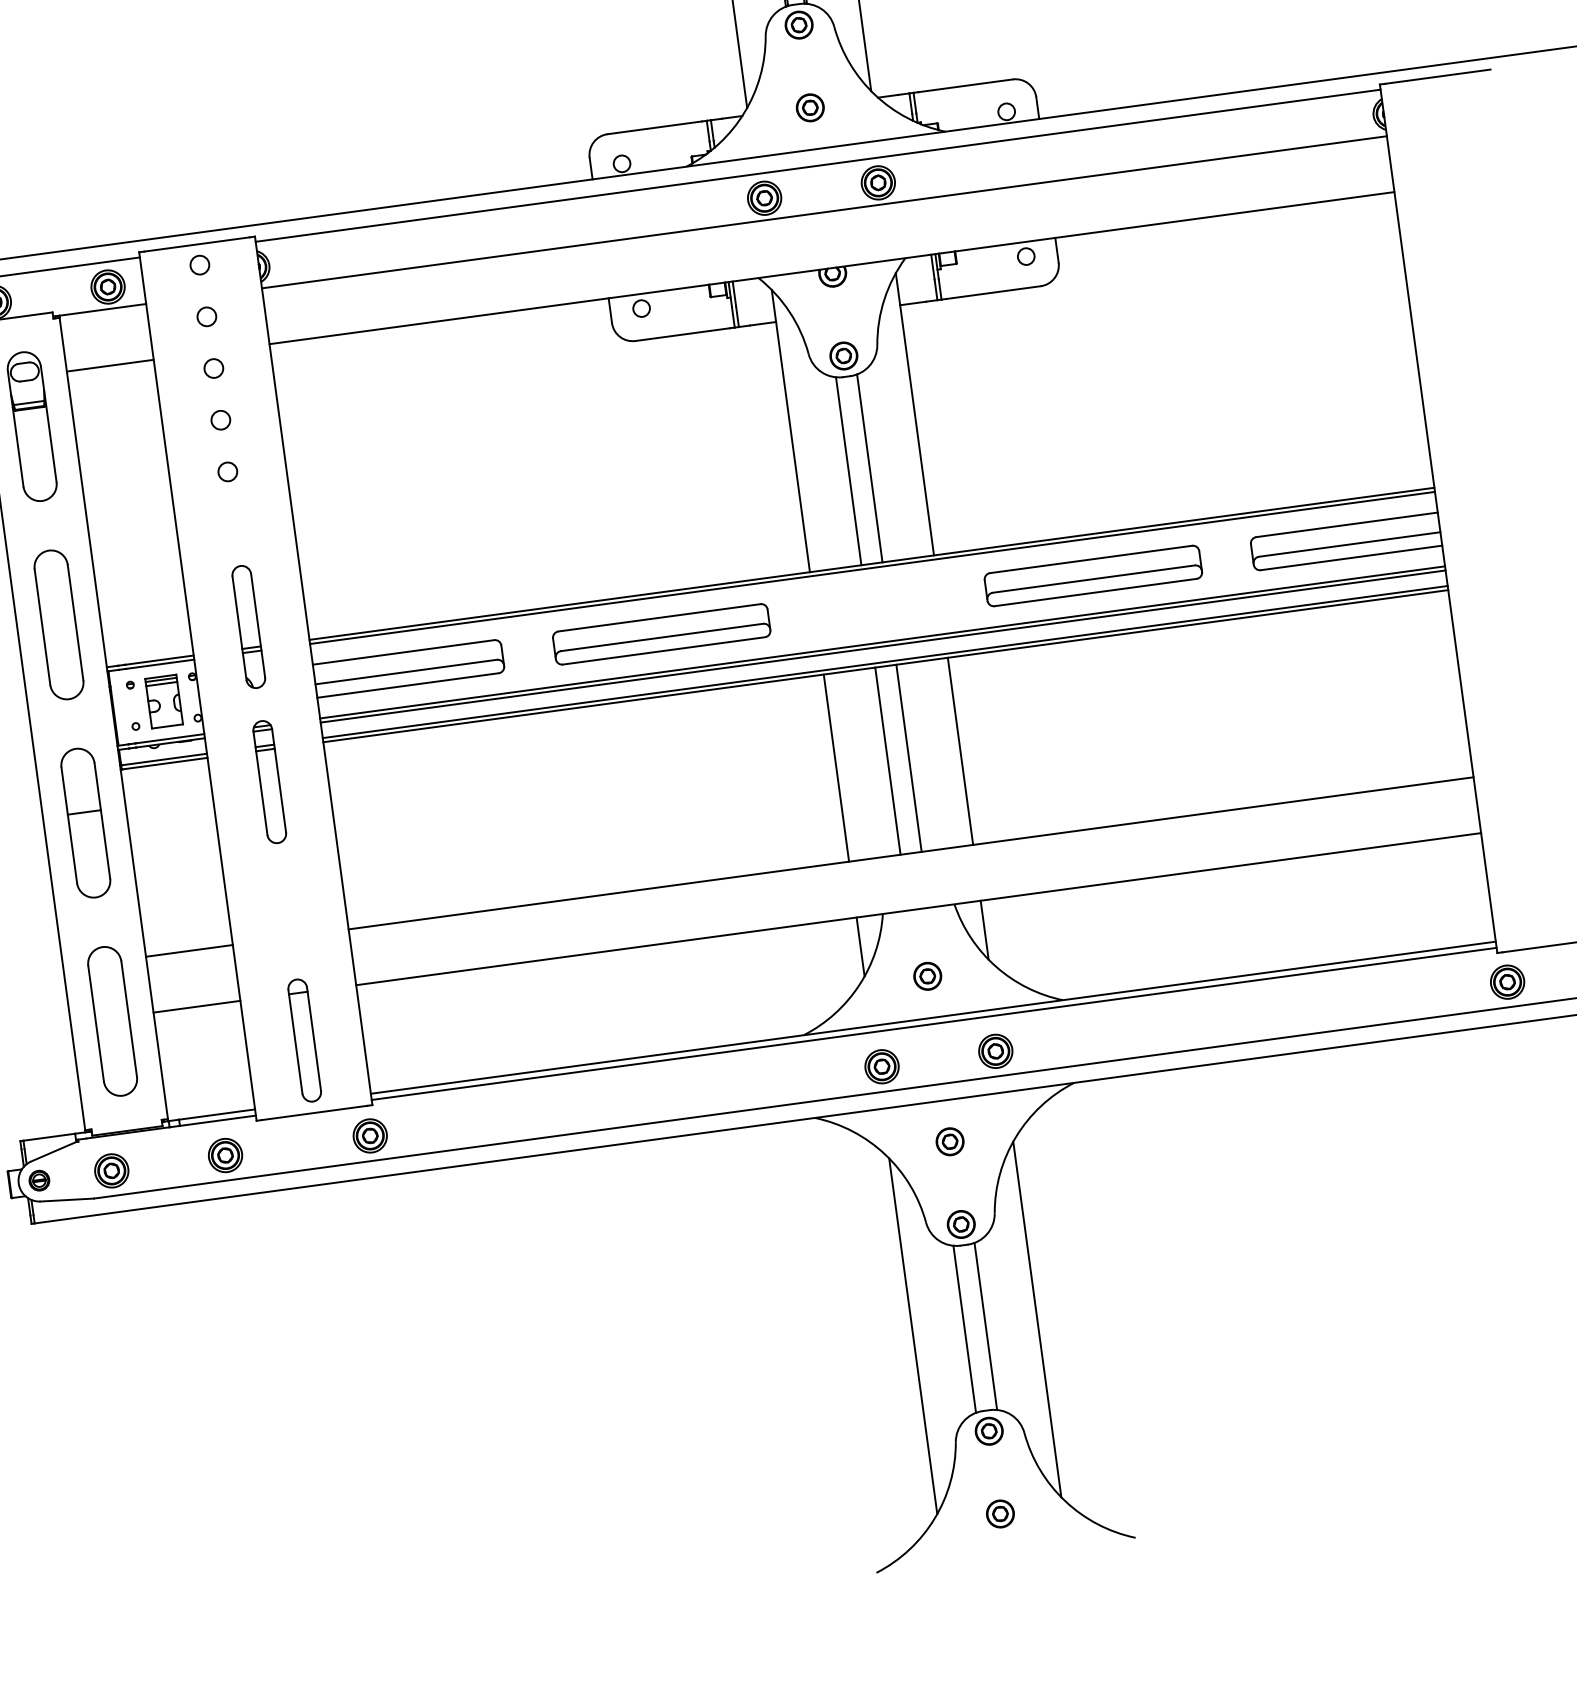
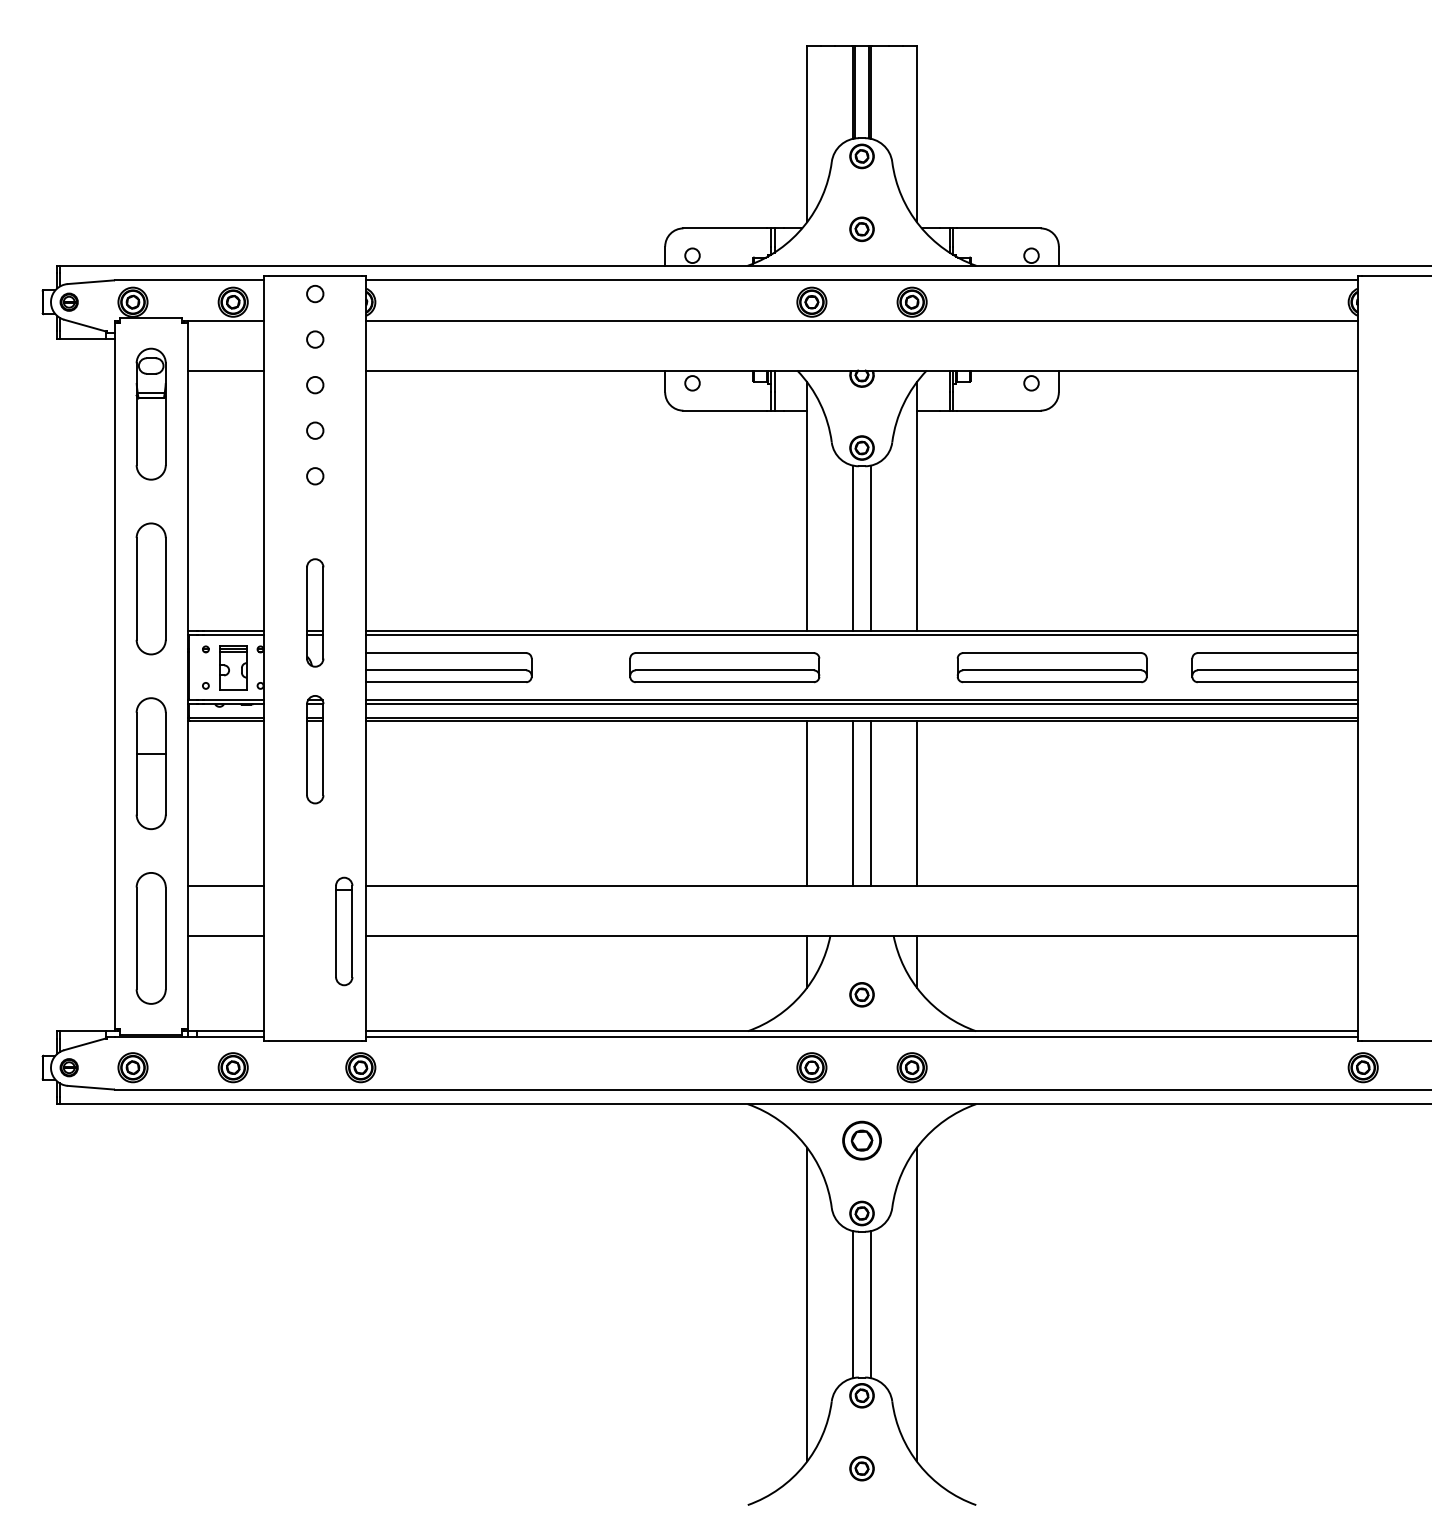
part: (661, 634) -> (724, 667), moved
part: (305, 1040) -> (344, 931), moved
part: (949, 1141) -> (861, 1140), size x1.6

